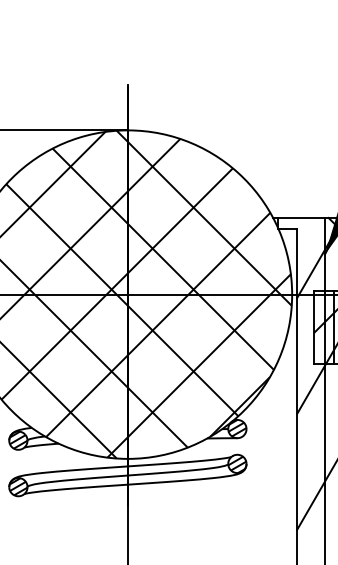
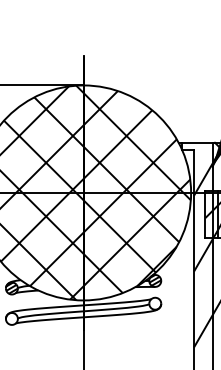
hatch: (237, 463) -> (155, 303), removed
hatch: (17, 486) -> (11, 318), removed

